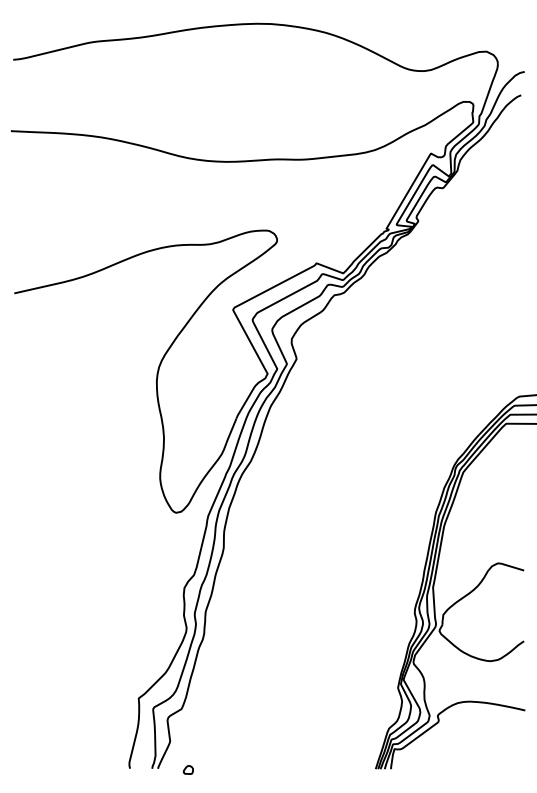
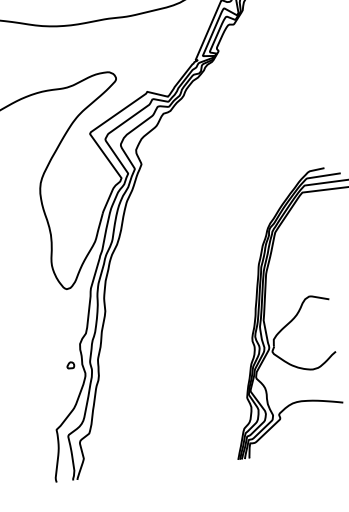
part: (187, 769) -> (70, 365), moved

